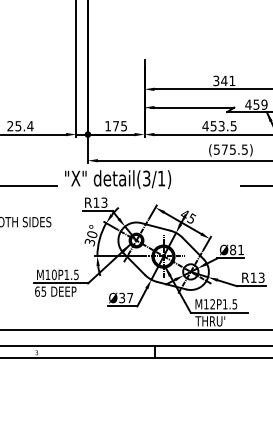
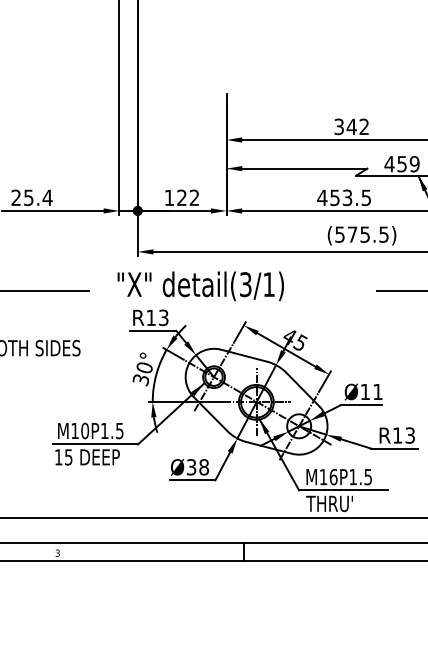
text: (232, 80) -> (364, 126), 341 -> 342
text: (119, 126) -> (187, 198), 175 -> 122
text: (118, 179) -> (201, 286), moved
text: (233, 249) -> (366, 391), Ø81 -> Ø11
text: (37, 291) -> (58, 457), 65 -> 15
text: (130, 297) -> (204, 466), Ø37 -> Ø38
text: (212, 304) -> (333, 477), M12P1.5 -> M16P1.5

